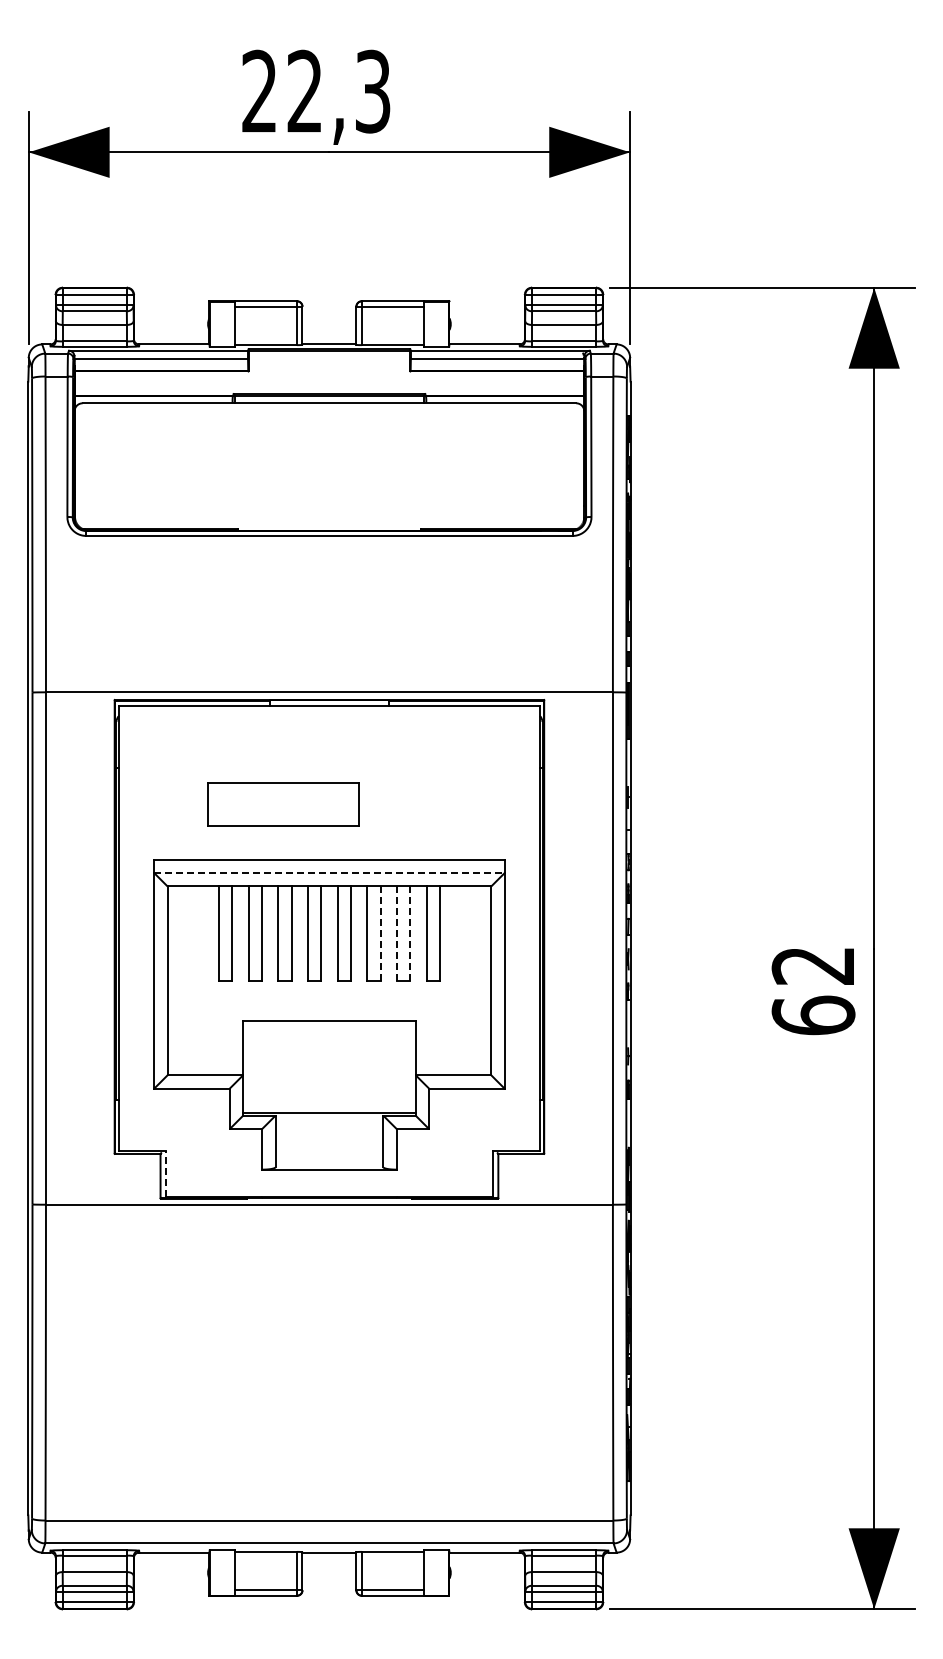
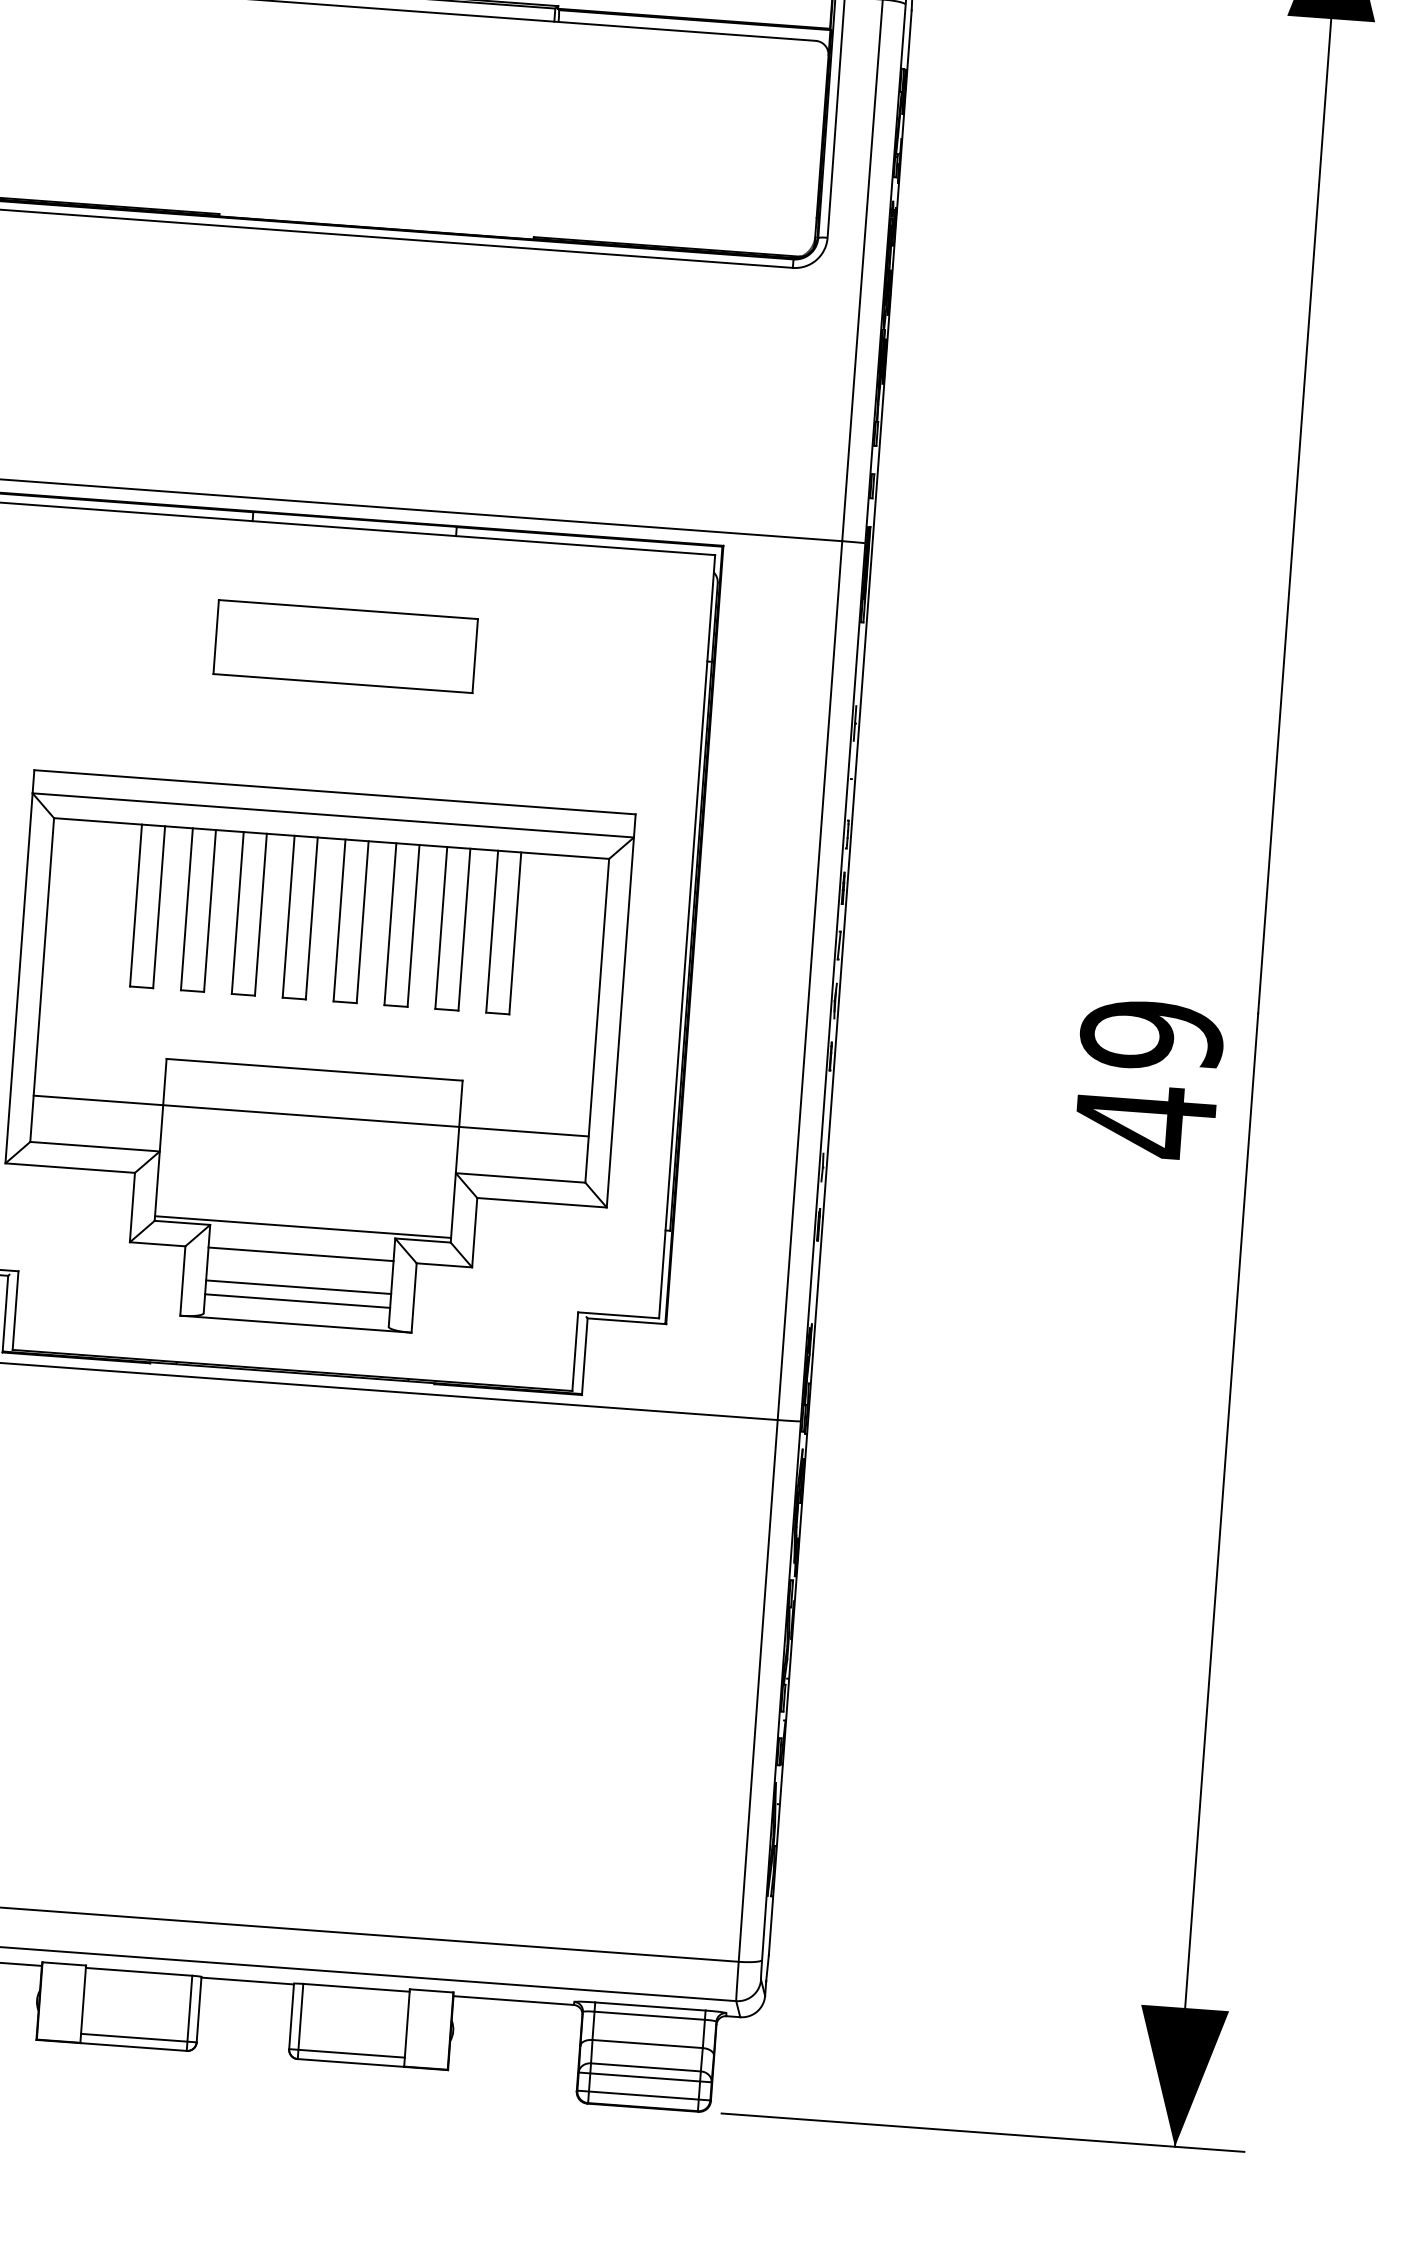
part: (283, 804) -> (345, 646), moved
line: (329, 873) -> (333, 816), dashed -> solid
line: (380, 933) -> (413, 925), dashed -> solid
line: (396, 933) -> (440, 927), dashed -> solid
line: (410, 933) -> (464, 929), dashed -> solid
text: (813, 991) -> (1148, 1079), 62 -> 49
line: (329, 1048) -> (311, 1116), added
line: (329, 1128) -> (301, 1253), added
line: (329, 1148) -> (298, 1287), added
line: (329, 1156) -> (297, 1301), added
line: (166, 1173) -> (15, 1310), dashed -> solid

